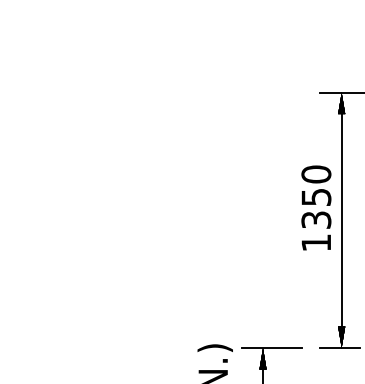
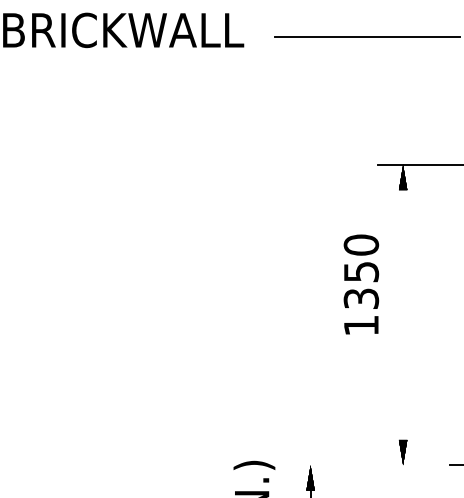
text: (316, 207) -> (361, 284), moved
line: (341, 219) -> (403, 314), removed
line: (271, 348) -> (320, 465), removed
line: (339, 348) -> (400, 465), removed

